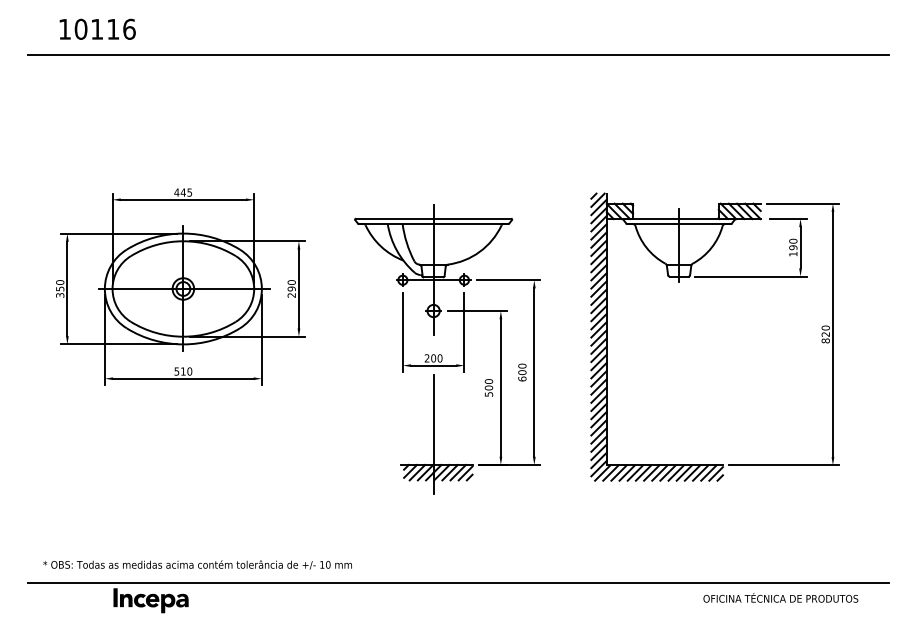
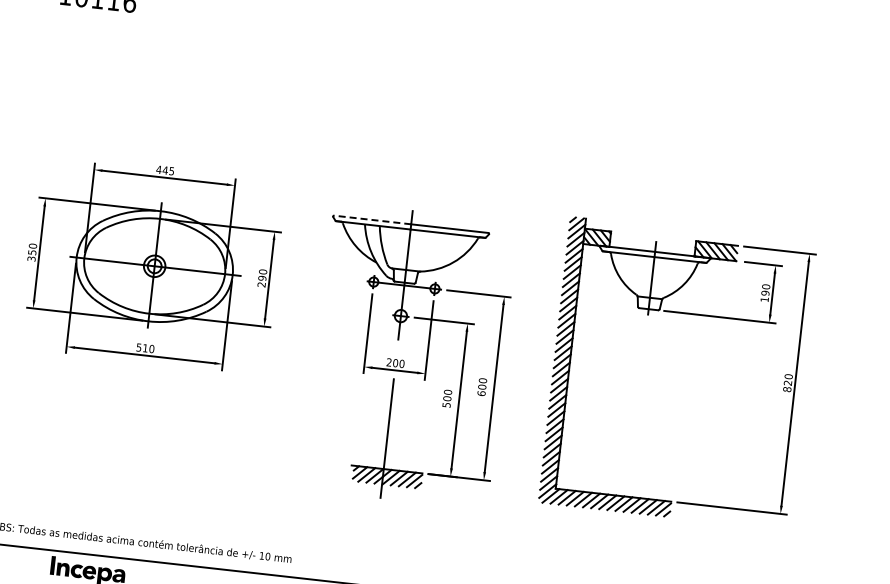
line: (458, 55) -> (454, 64), removed
line: (394, 218) -> (372, 219), solid -> dashed

